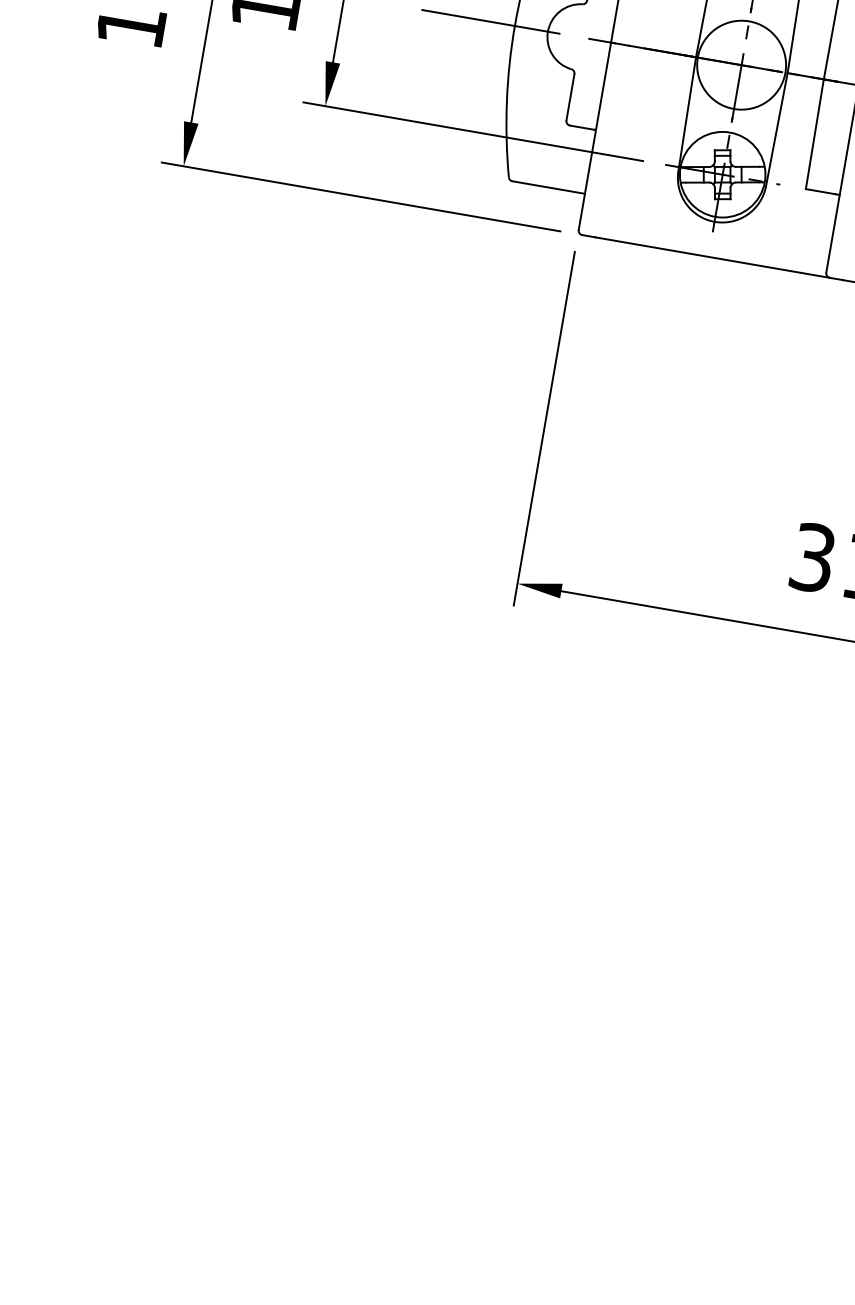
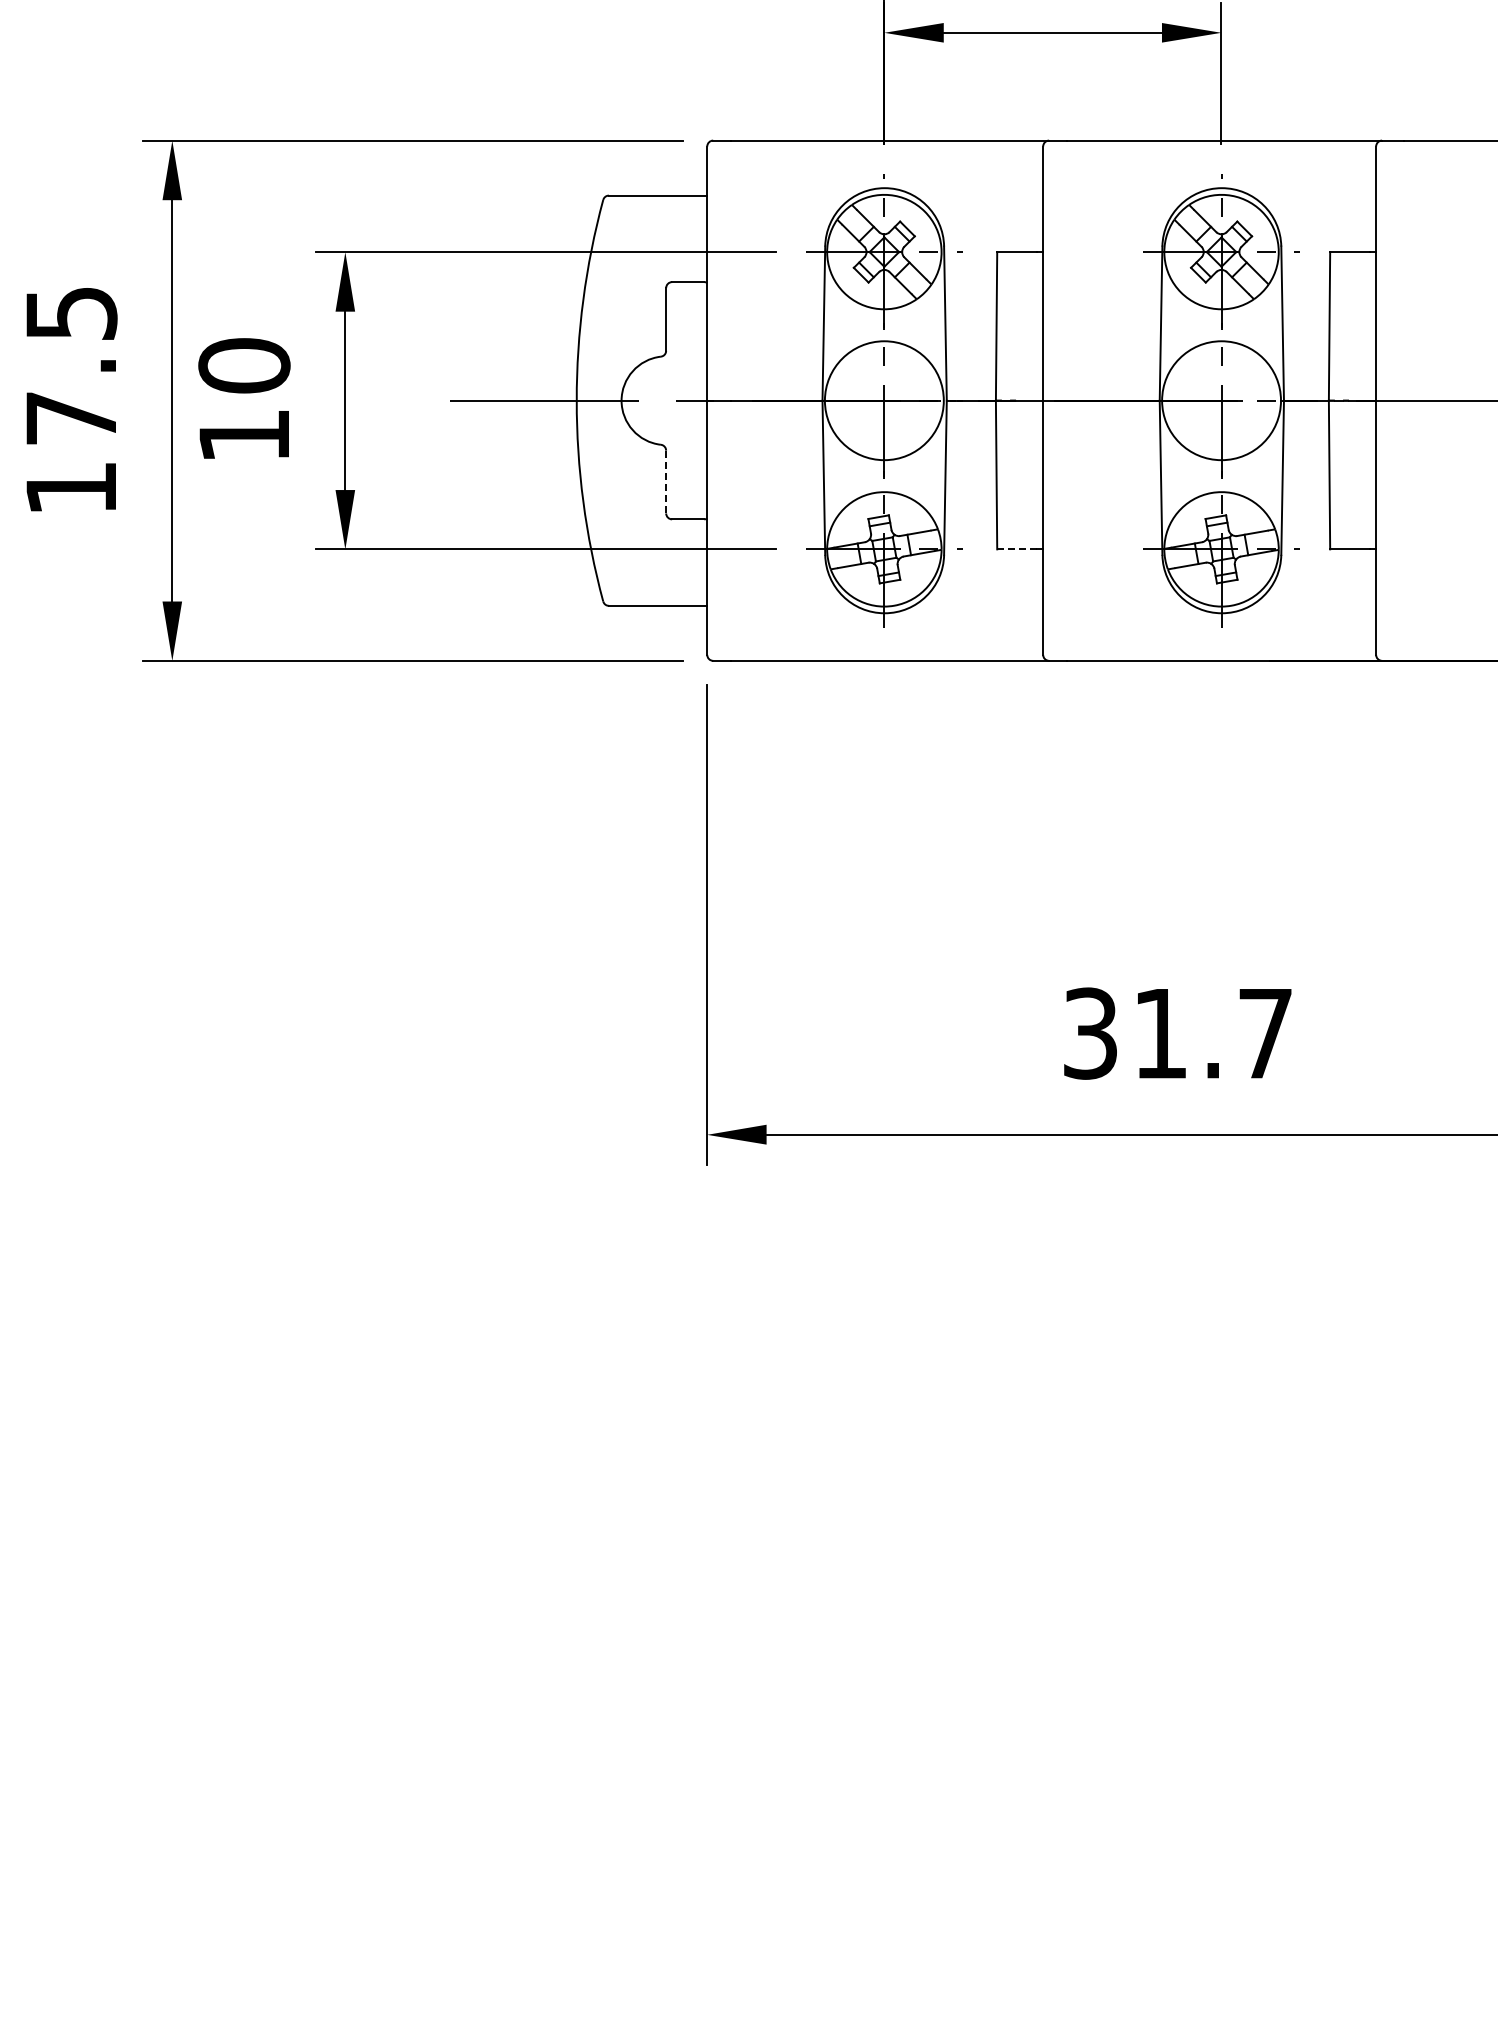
line: (570, 96) -> (666, 481), solid -> dashed
line: (820, 191) -> (1016, 549), solid -> dashed

